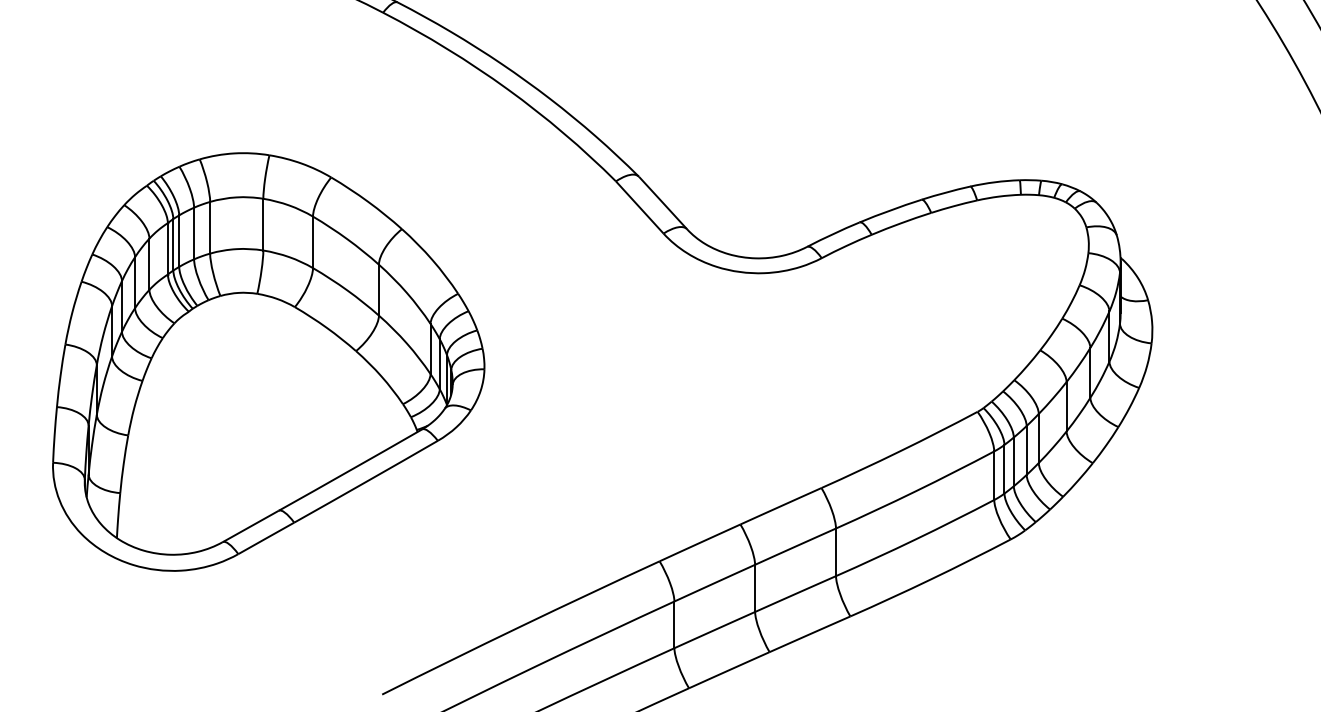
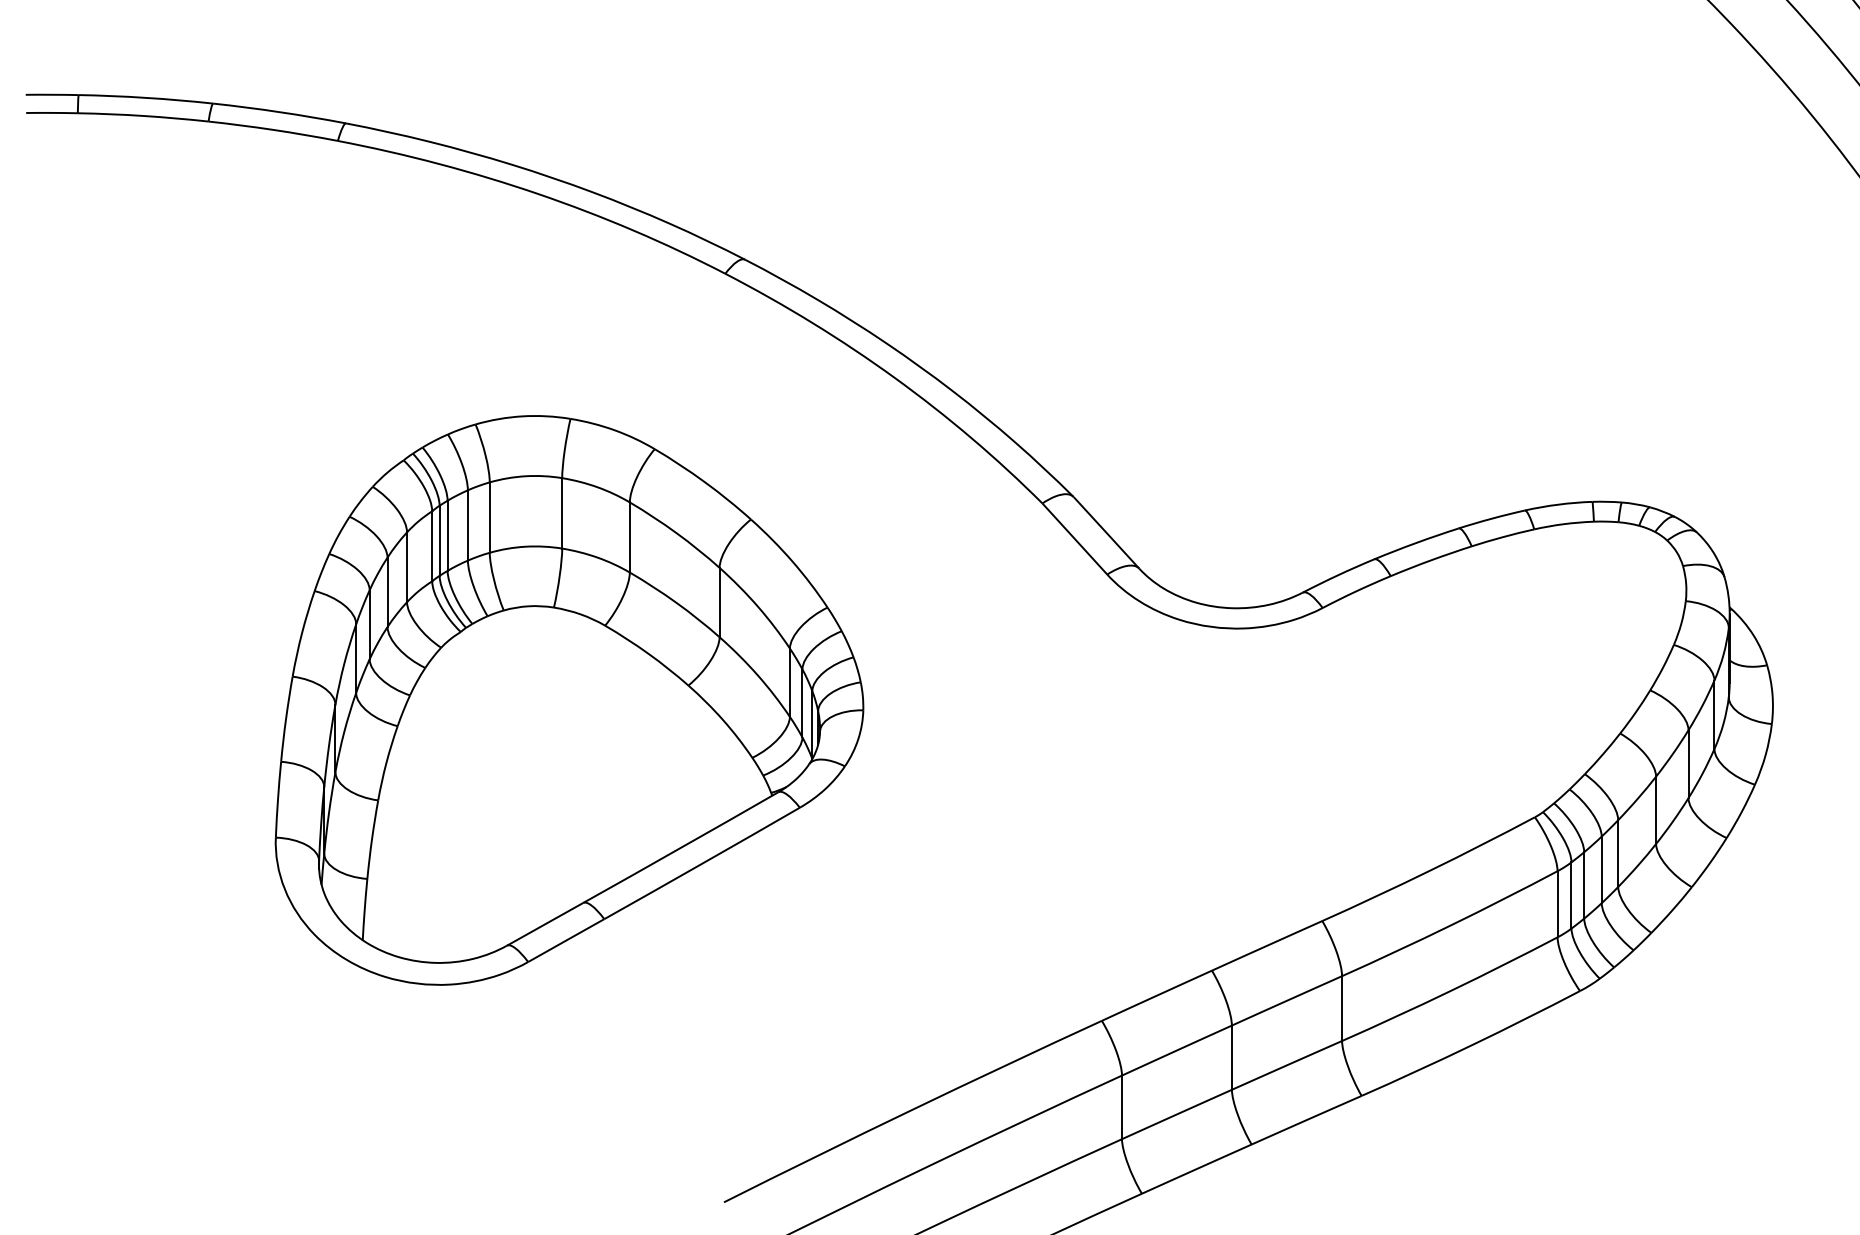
part: (268, 362) -> (569, 700), moved

